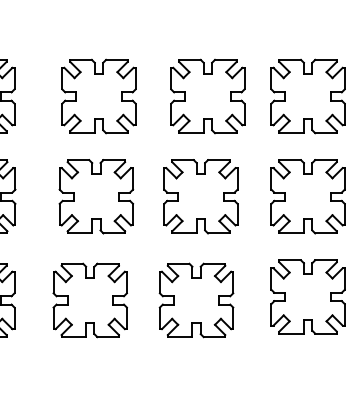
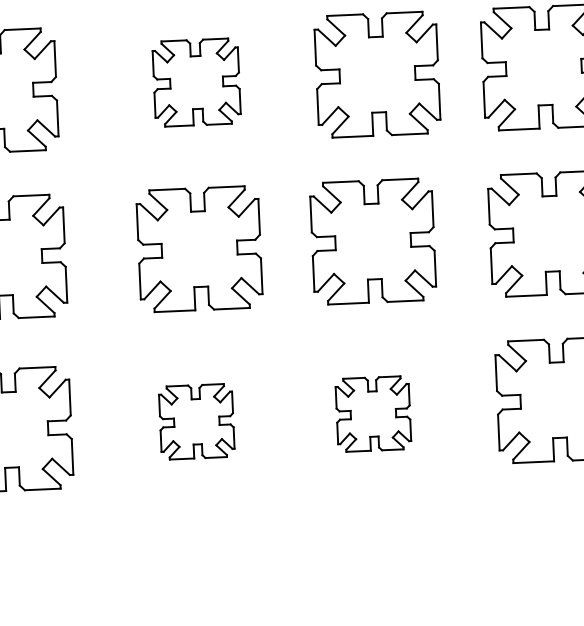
part: (98, 96) -> (195, 82), size x0.7
part: (89, 300) -> (195, 421), size x0.6
part: (196, 300) -> (373, 414), size x0.6

